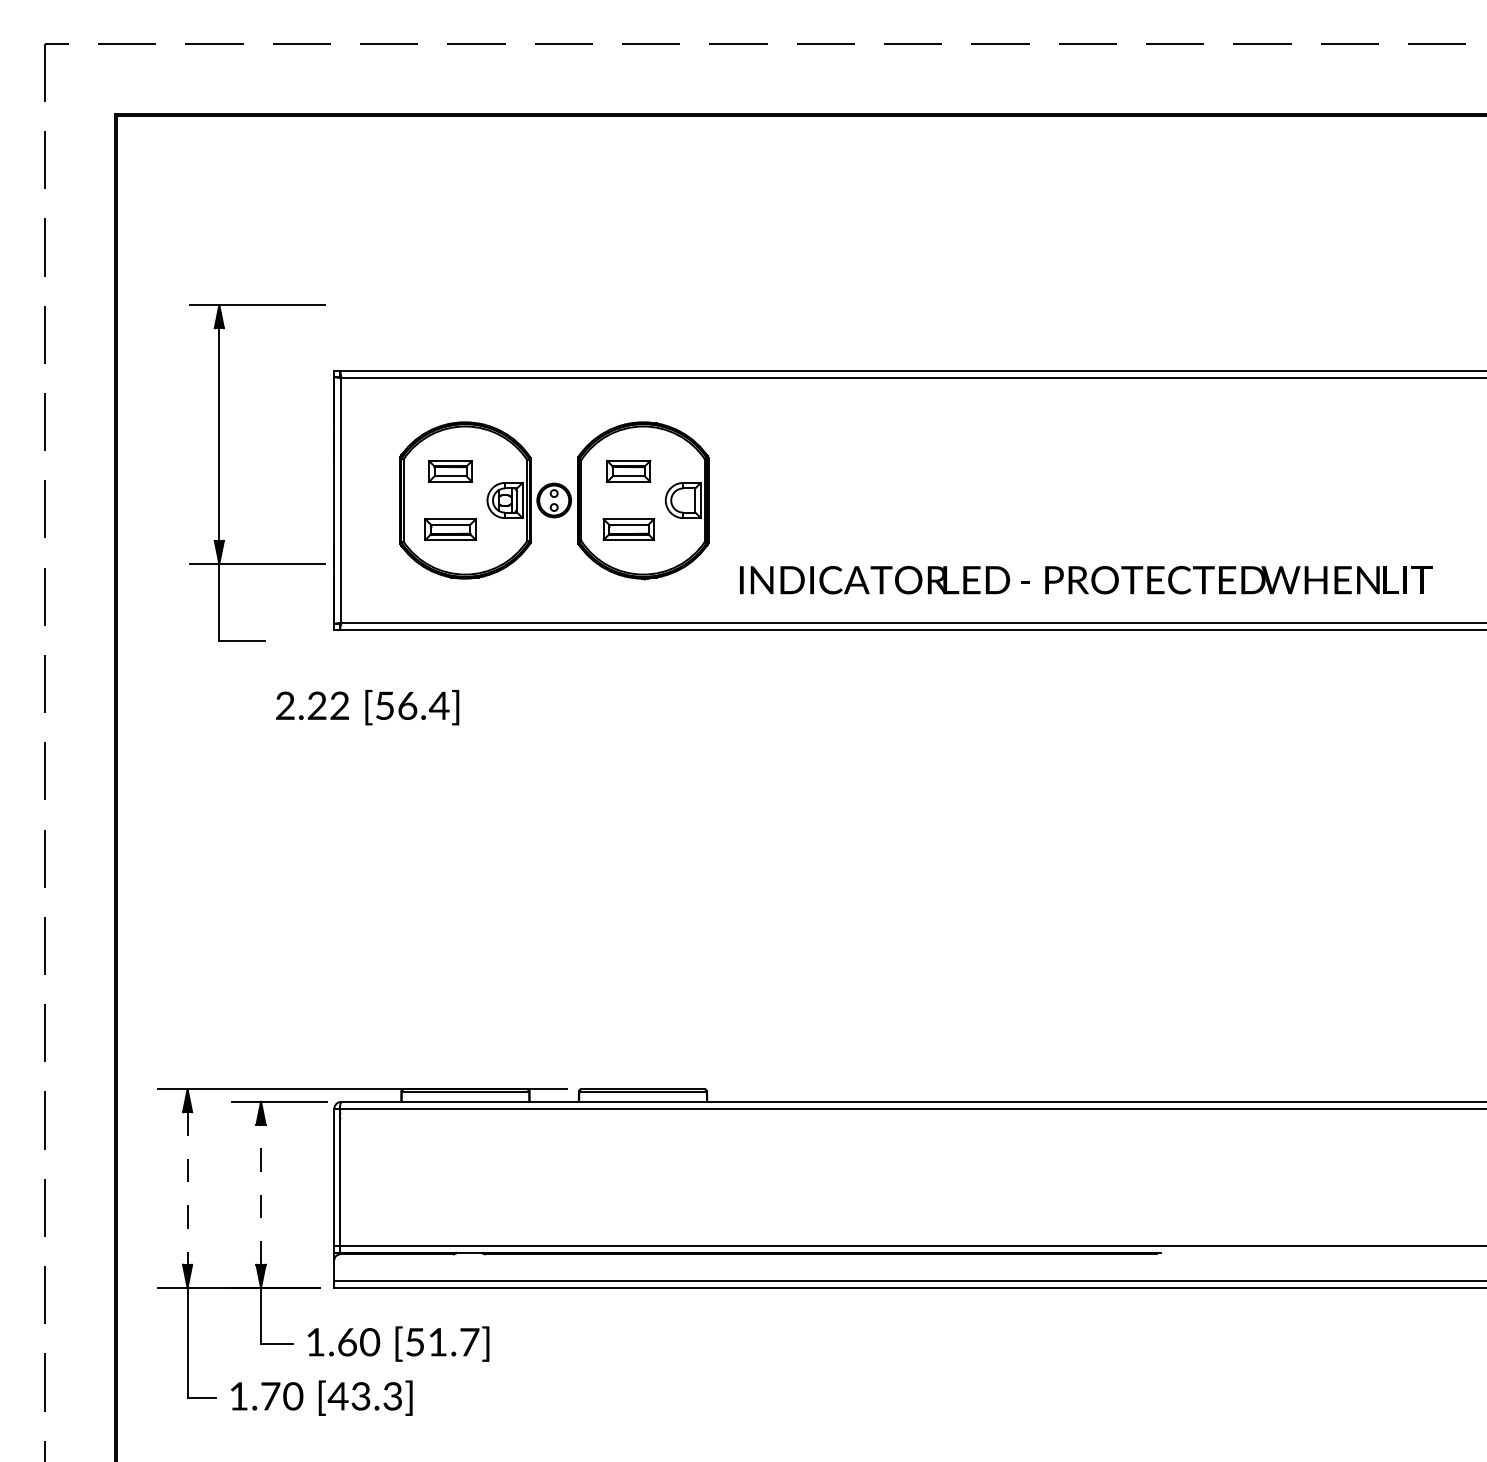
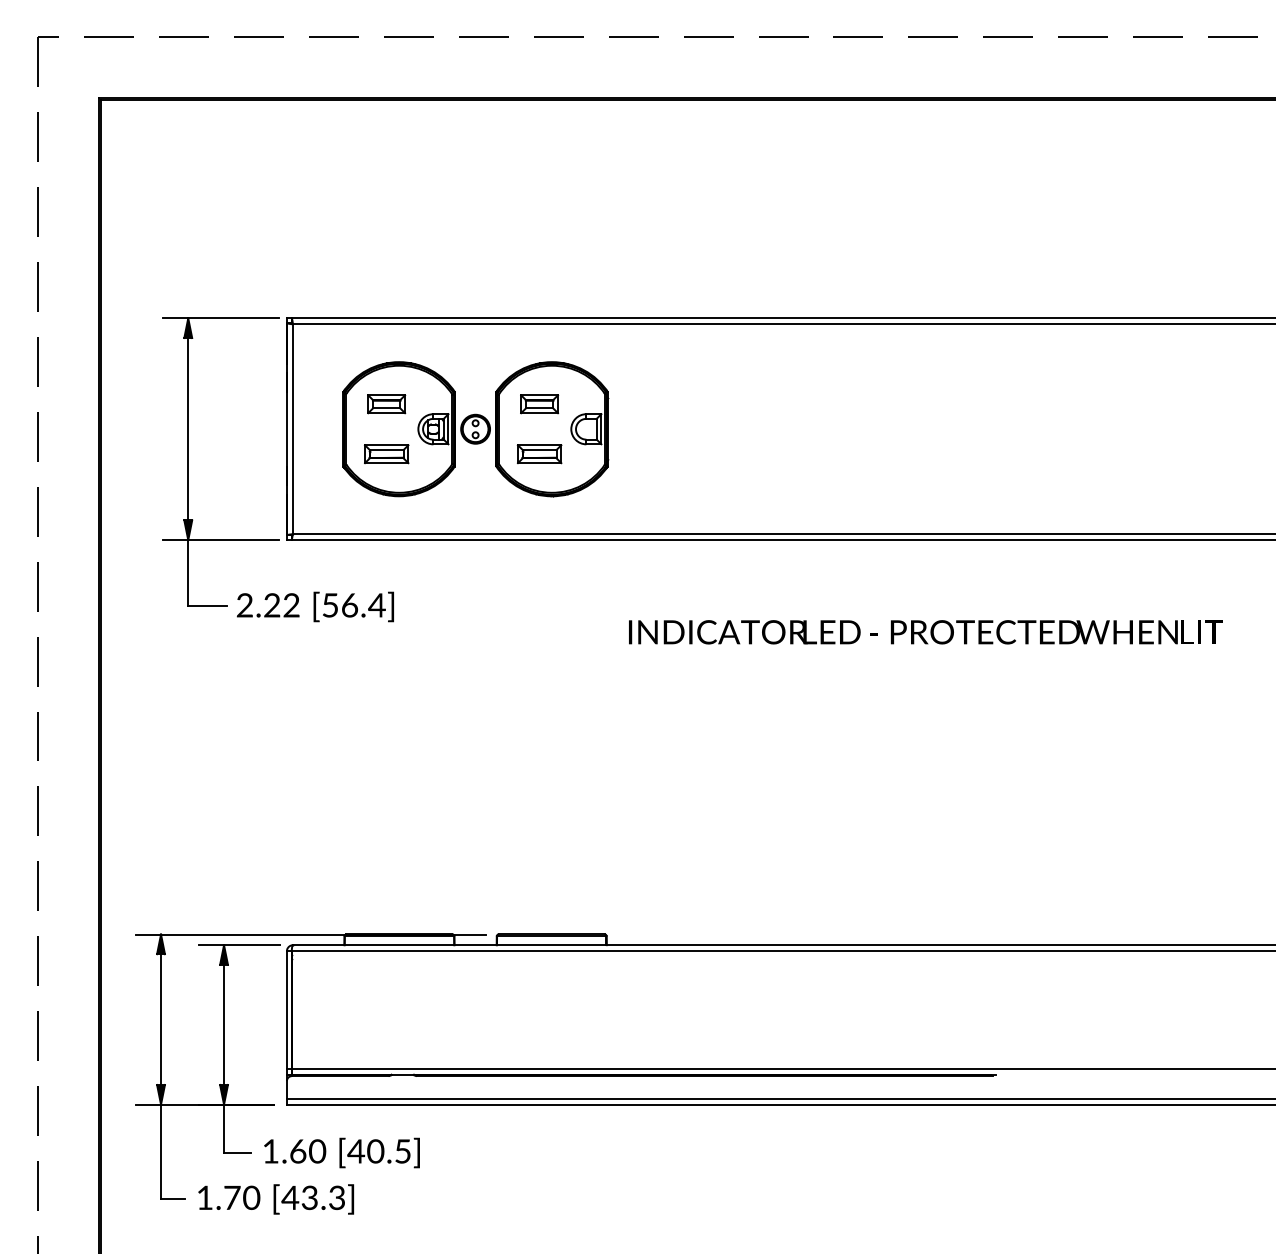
part: (219, 472) -> (188, 461), moved
text: (1086, 580) -> (926, 632), moved
line: (187, 1189) -> (160, 1020), dashed -> solid
line: (261, 1194) -> (224, 1024), dashed -> solid
text: (441, 1342) -> (378, 1151), [51.7] -> [40.5]

